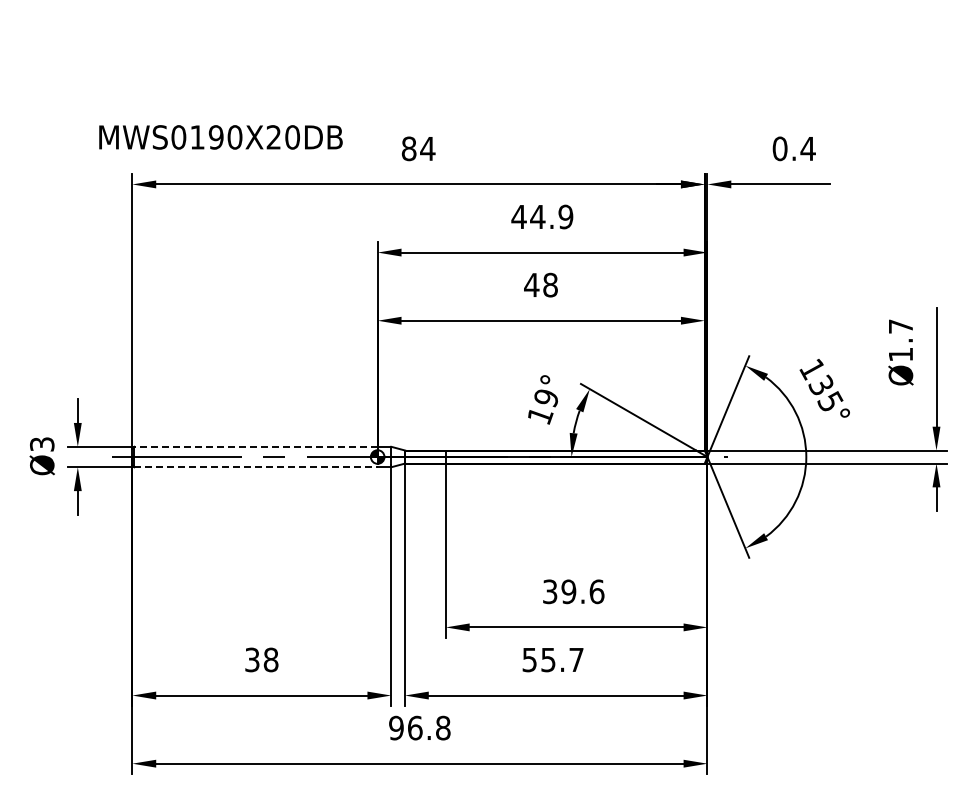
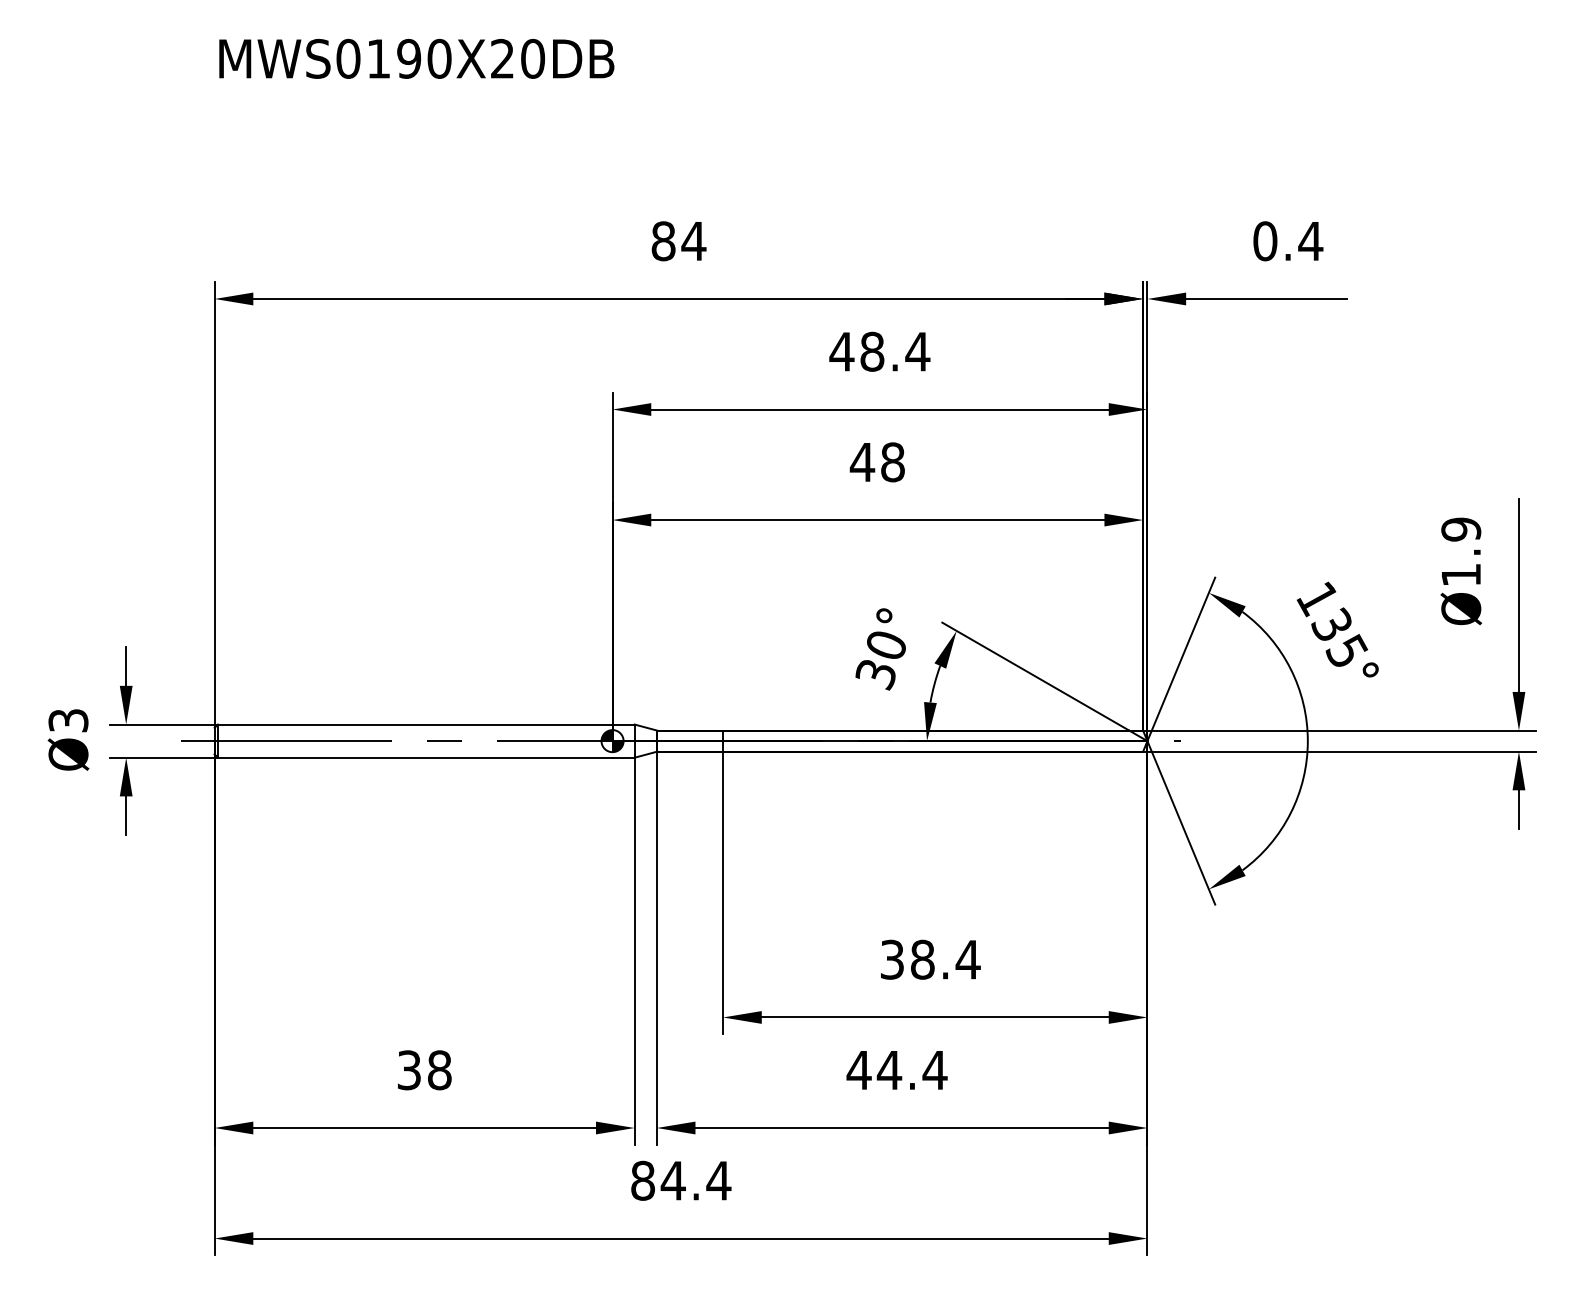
text: (220, 137) -> (416, 59), moved
text: (551, 216) -> (894, 350), 44.9 -> 48.4
text: (900, 326) -> (1460, 529), Ø1.7 -> Ø1.9
text: (542, 407) -> (879, 660), 19° -> 30°
line: (256, 446) -> (416, 724), dashed -> solid
line: (256, 467) -> (416, 758), dashed -> solid
text: (582, 591) -> (944, 959), 39.6 -> 38.4
text: (552, 660) -> (896, 1071), 55.7 -> 44.4
text: (419, 727) -> (680, 1179), 96.8 -> 84.4

